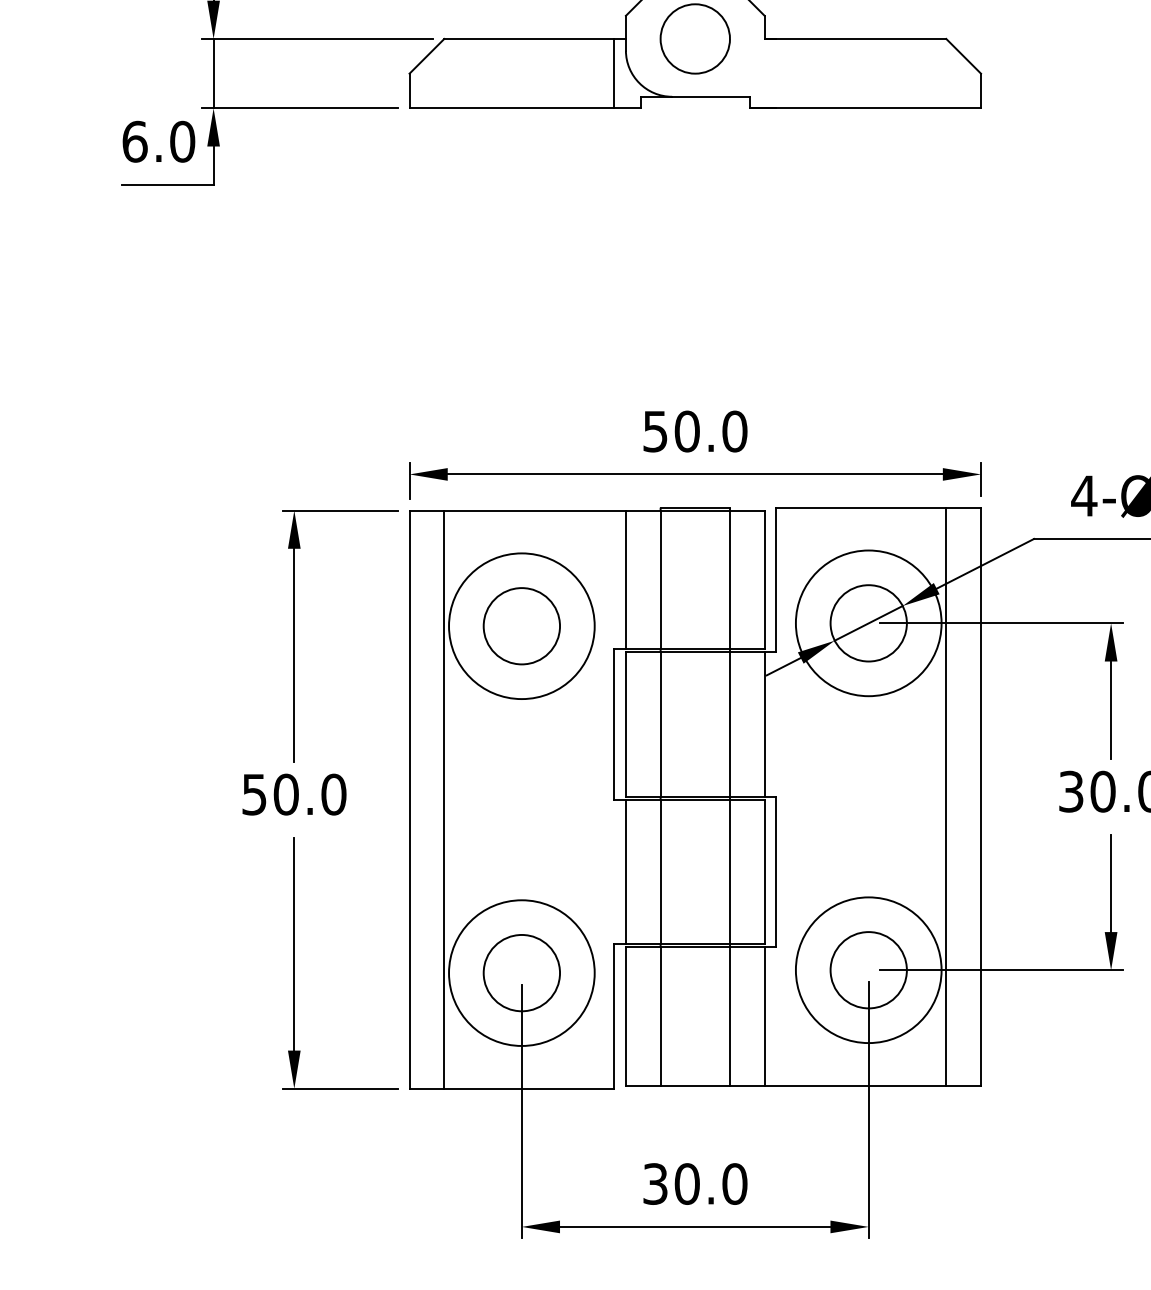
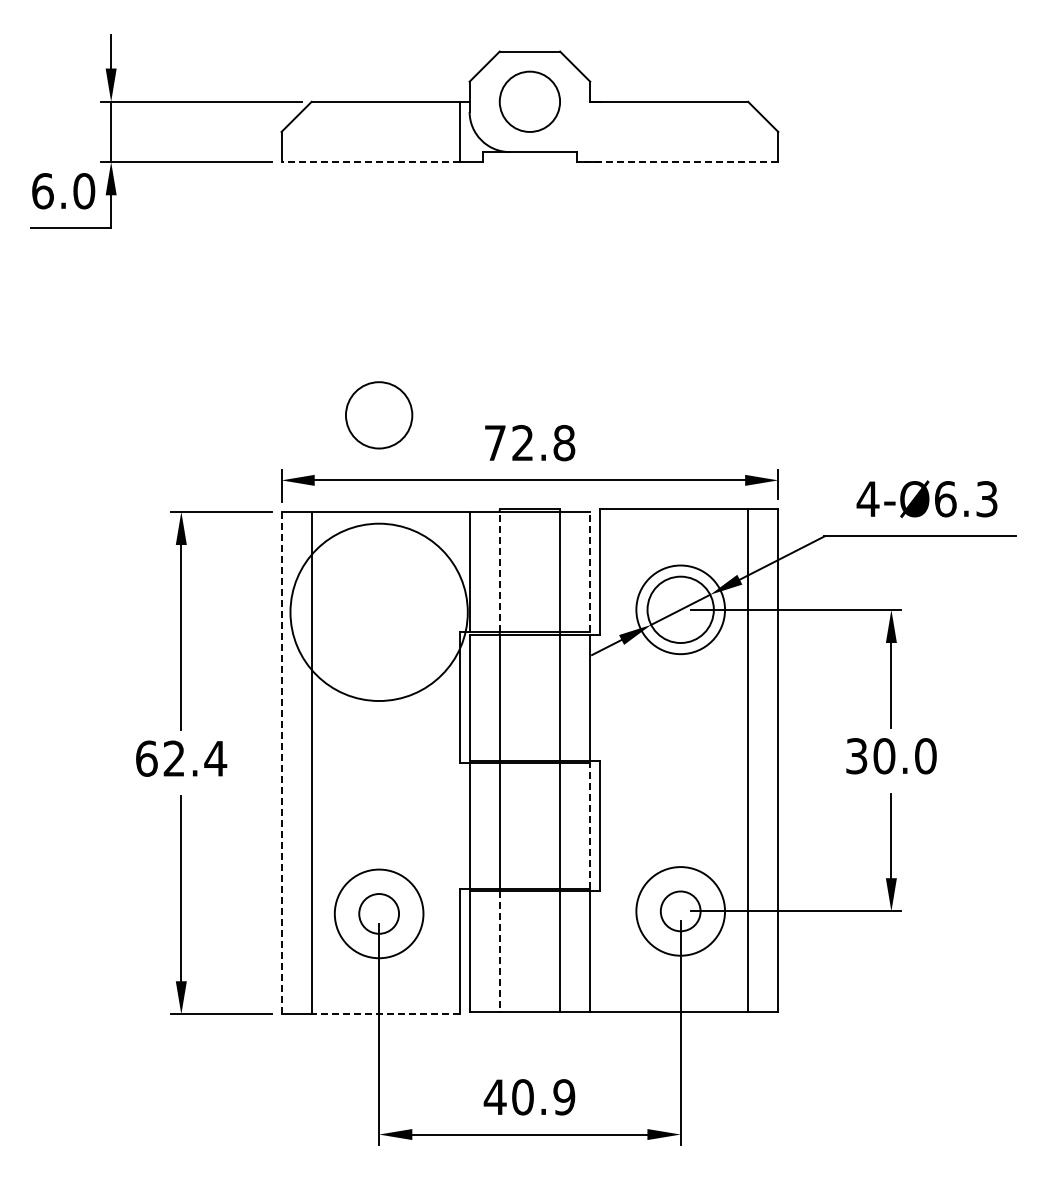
line: (511, 108) -> (370, 162), solid -> dashed
line: (865, 108) -> (677, 162), solid -> dashed
text: (695, 432) -> (530, 443), 50.0 -> 72.8
line: (660, 579) -> (499, 571), solid -> dashed
line: (764, 579) -> (590, 571), solid -> dashed
circle: (868, 622) -> (680, 609), size x0.7
circle: (521, 626) -> (378, 612), size x1.4
circle: (522, 626) -> (379, 415), moved
text: (294, 794) -> (181, 758), 50.0 -> 62.4
line: (409, 798) -> (281, 762), solid -> dashed
line: (764, 871) -> (590, 825), solid -> dashed
circle: (868, 970) -> (680, 911), size x0.6
circle: (868, 970) -> (680, 911), size x0.7
circle: (521, 972) -> (378, 913), size x0.6
circle: (521, 972) -> (378, 913), size x0.7
line: (660, 1017) -> (499, 952), solid -> dashed
line: (529, 1088) -> (385, 1014), solid -> dashed
text: (694, 1184) -> (529, 1097), 30.0 -> 40.9

